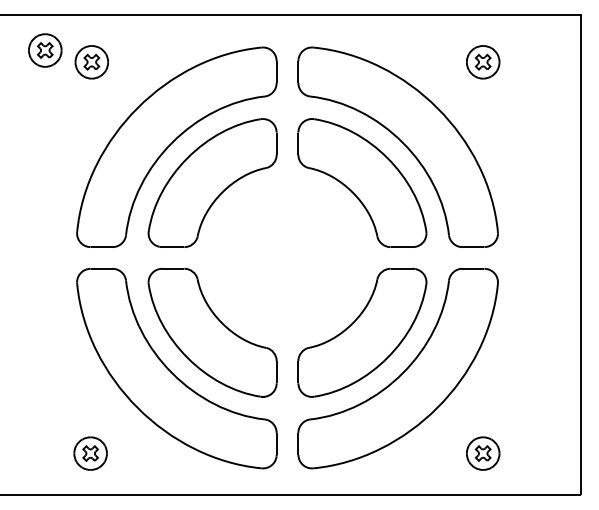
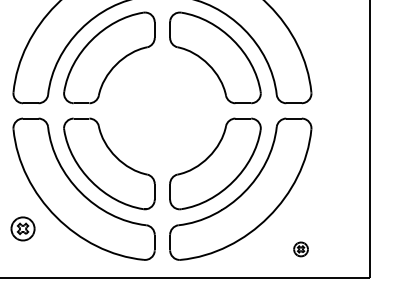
part: (90, 453) -> (22, 228), moved
part: (483, 453) -> (301, 249), size x0.6

